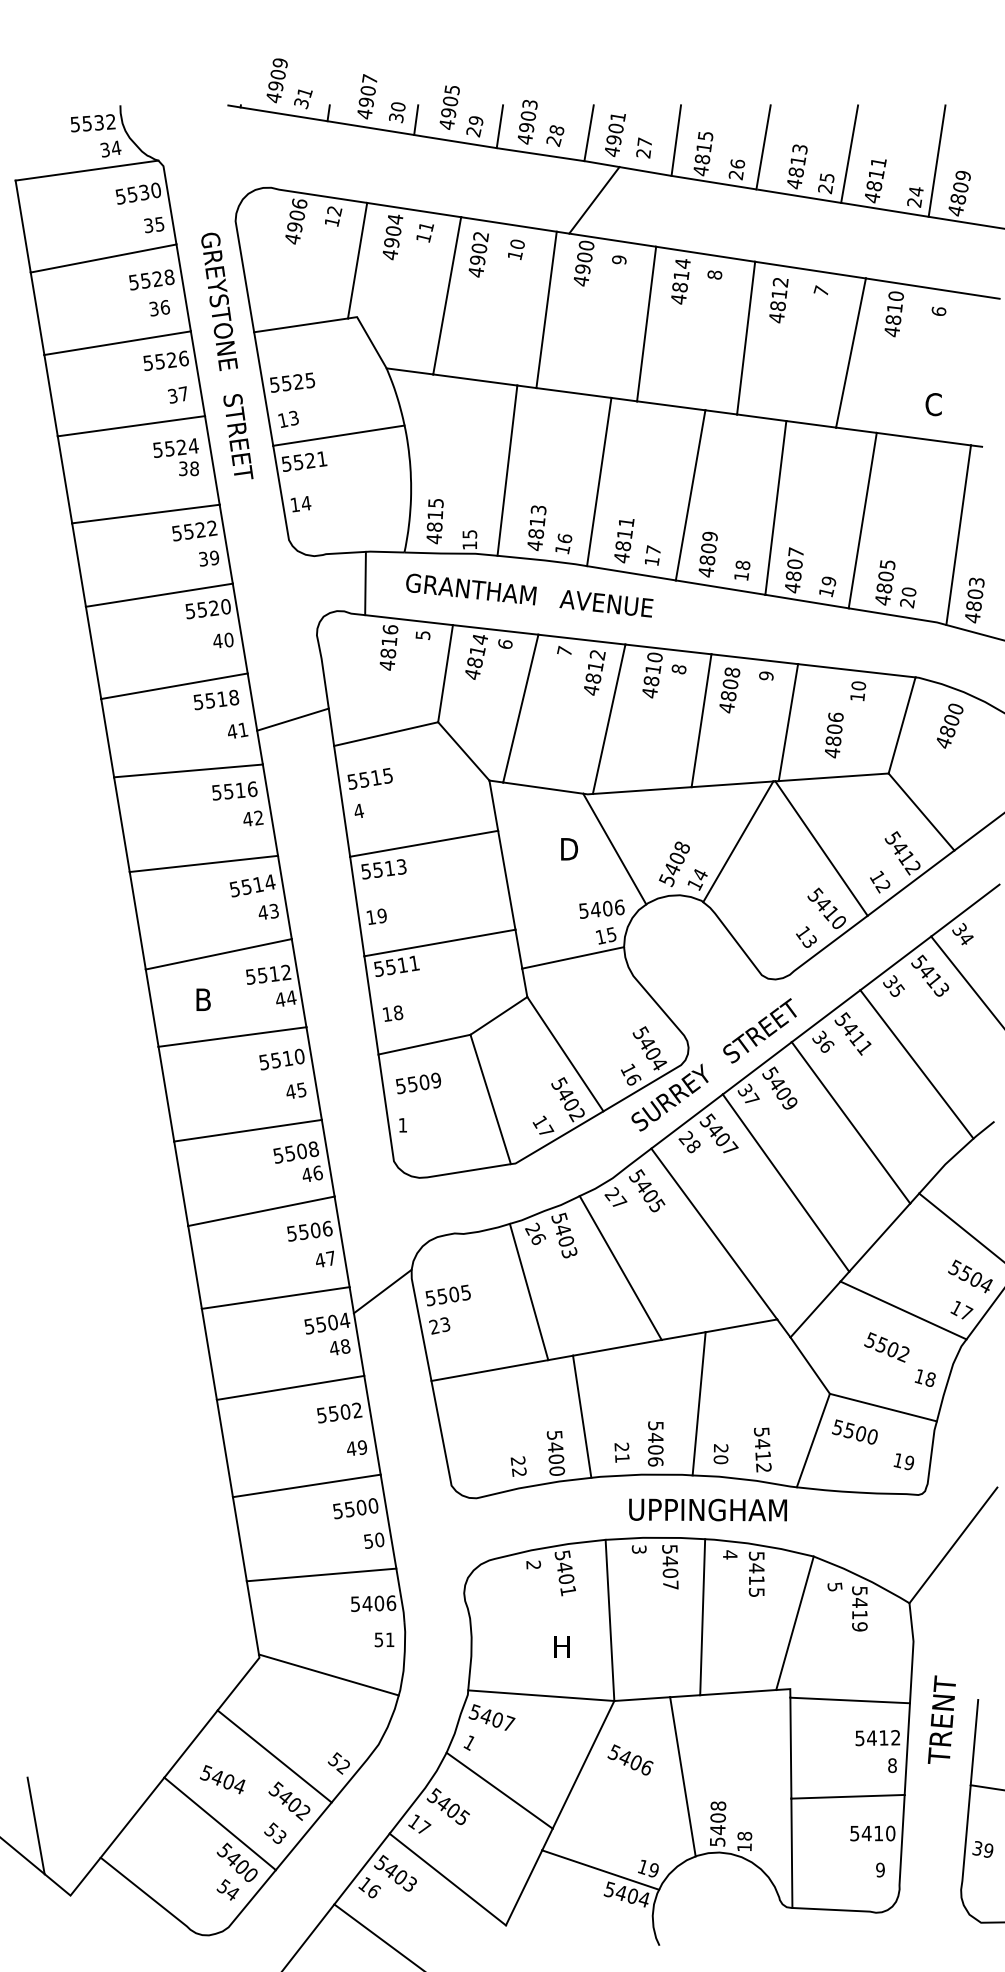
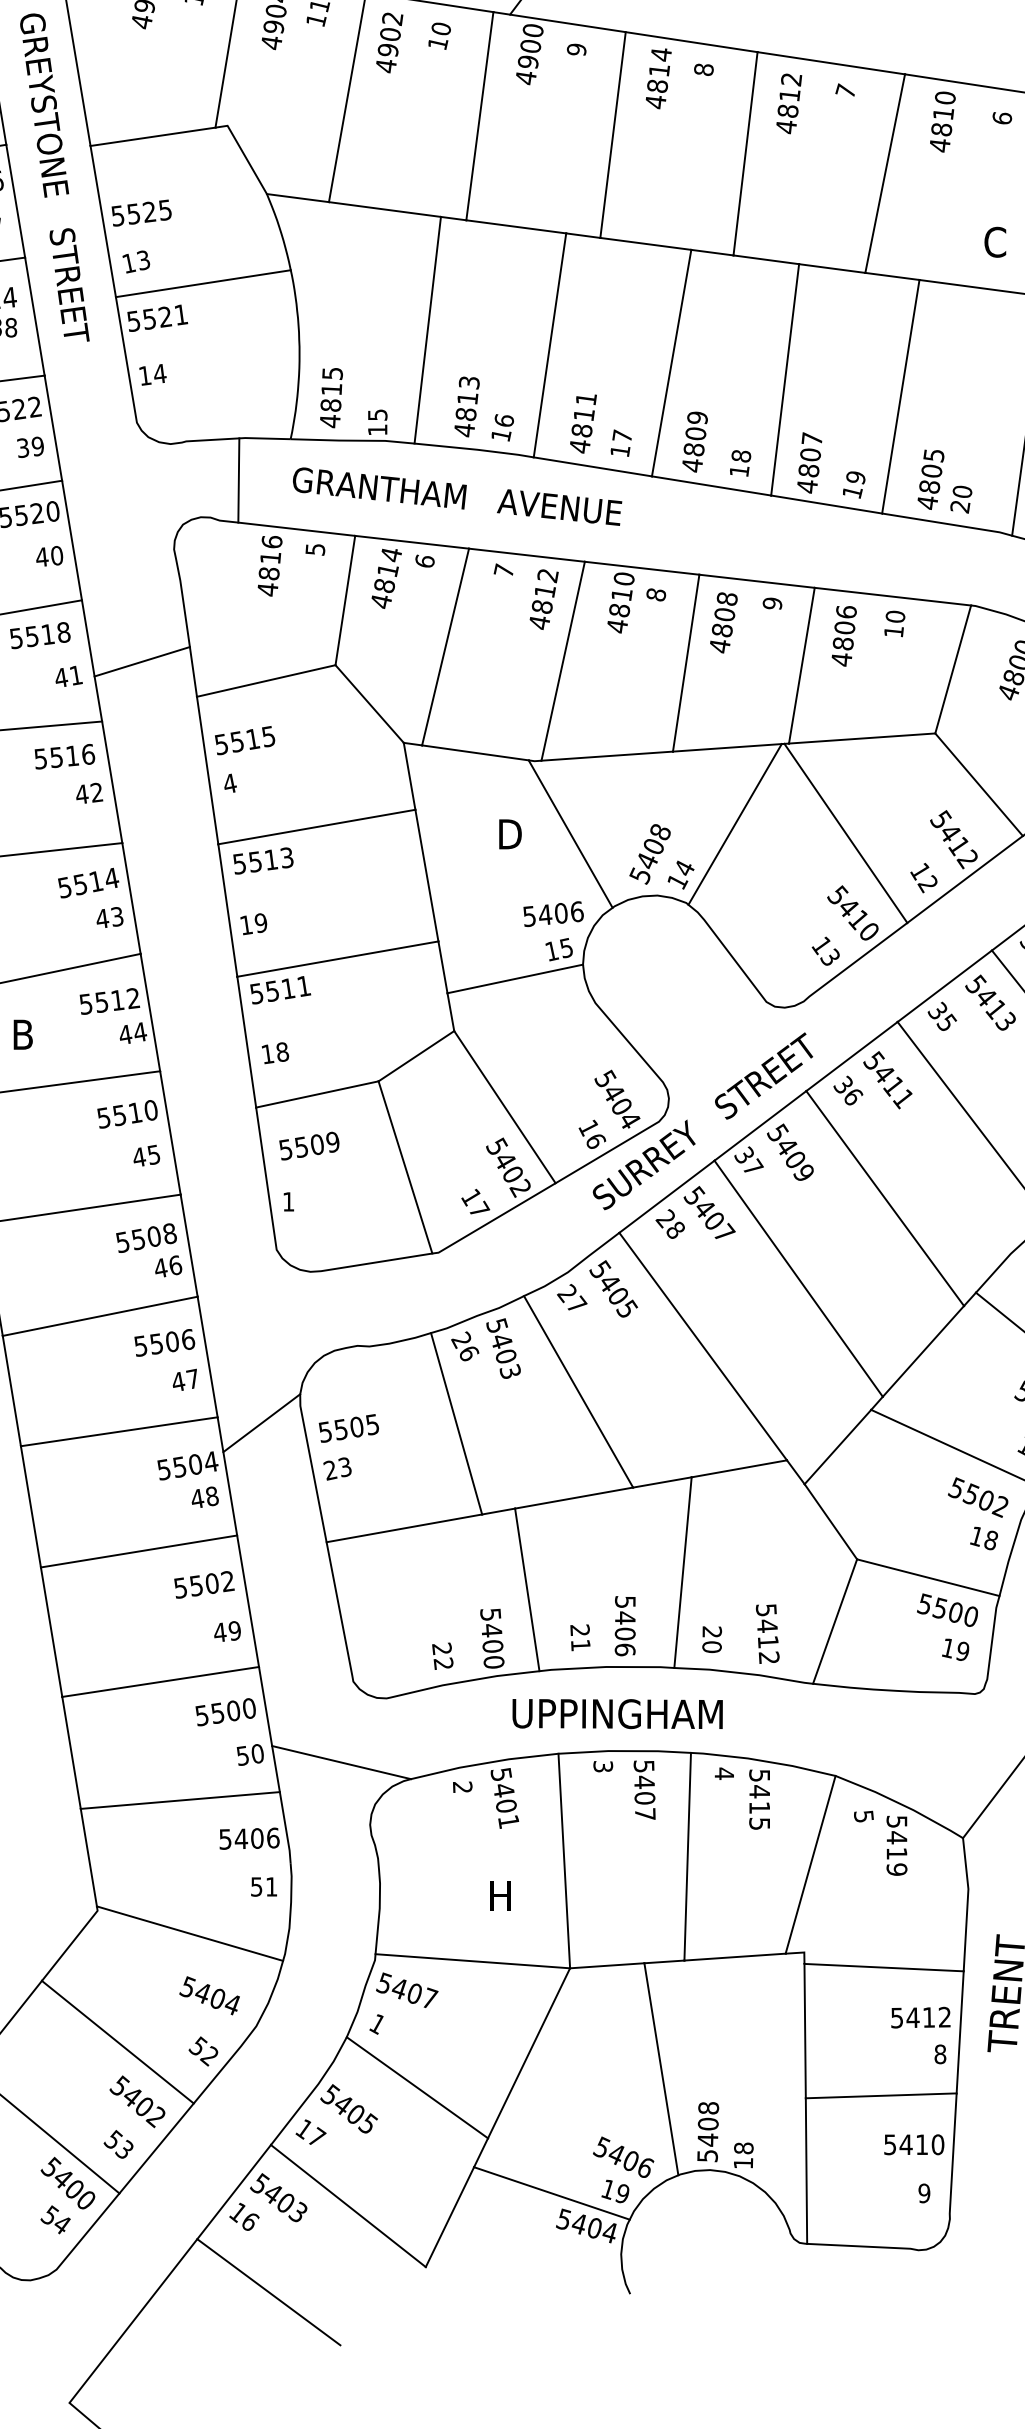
text: (834, 735) -> (844, 636), moved
text: (886, 1347) -> (977, 1497), moved
text: (854, 1431) -> (947, 1609), moved
text: (707, 1509) -> (616, 1713), moved
line: (442, 1546) -> (341, 1762), added
text: (630, 1759) -> (623, 2156), moved
text: (222, 1779) -> (209, 1995), moved

